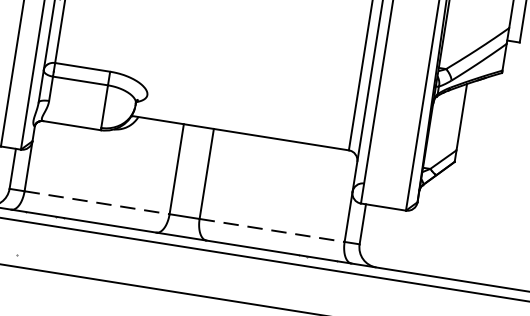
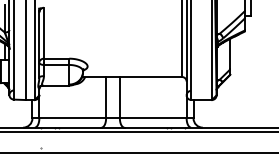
line: (98, 203) -> (73, 118), dashed -> solid
line: (272, 230) -> (153, 118), dashed -> solid

